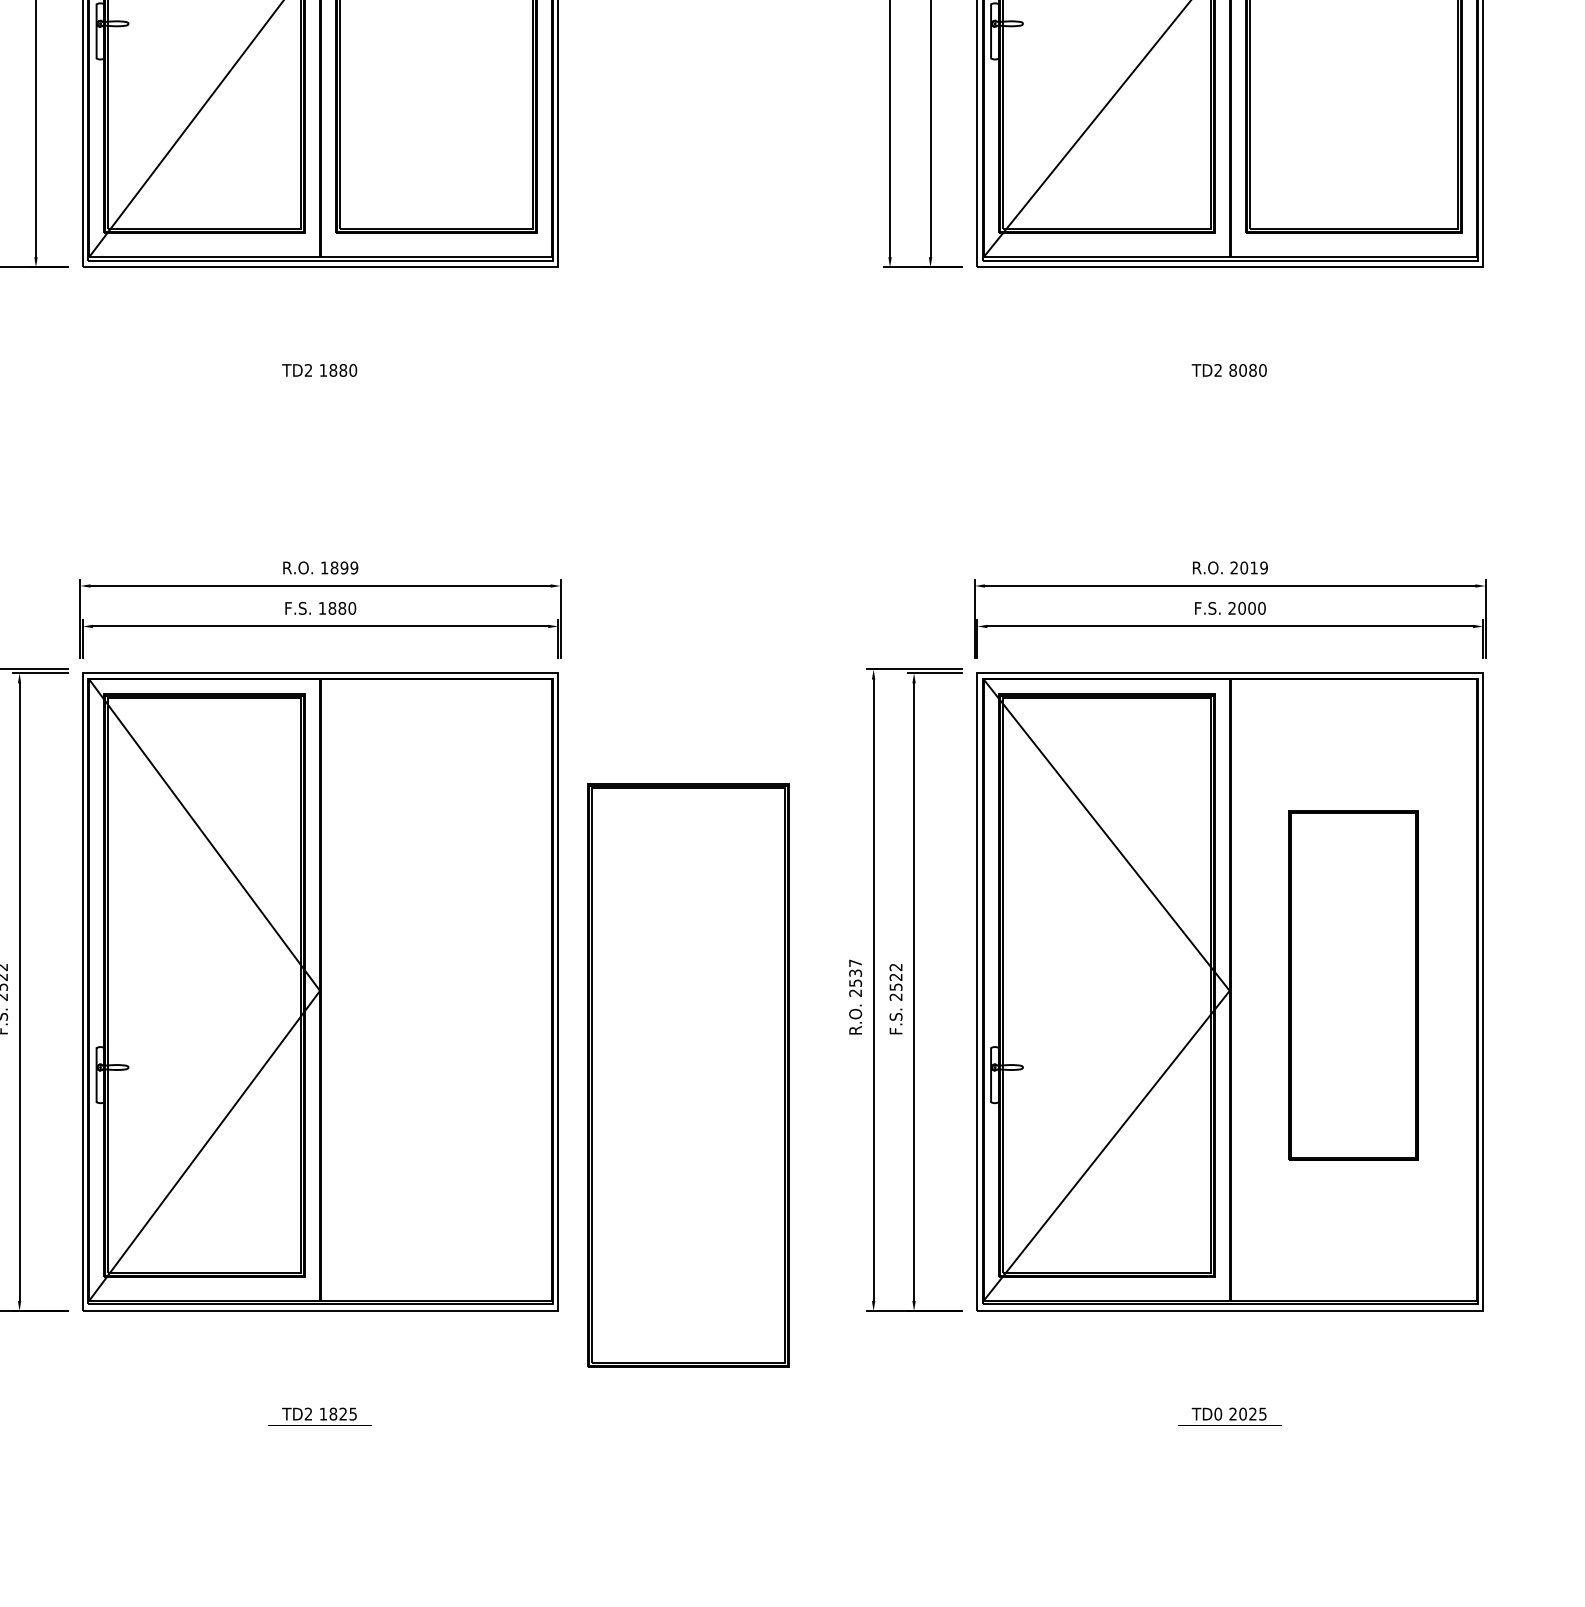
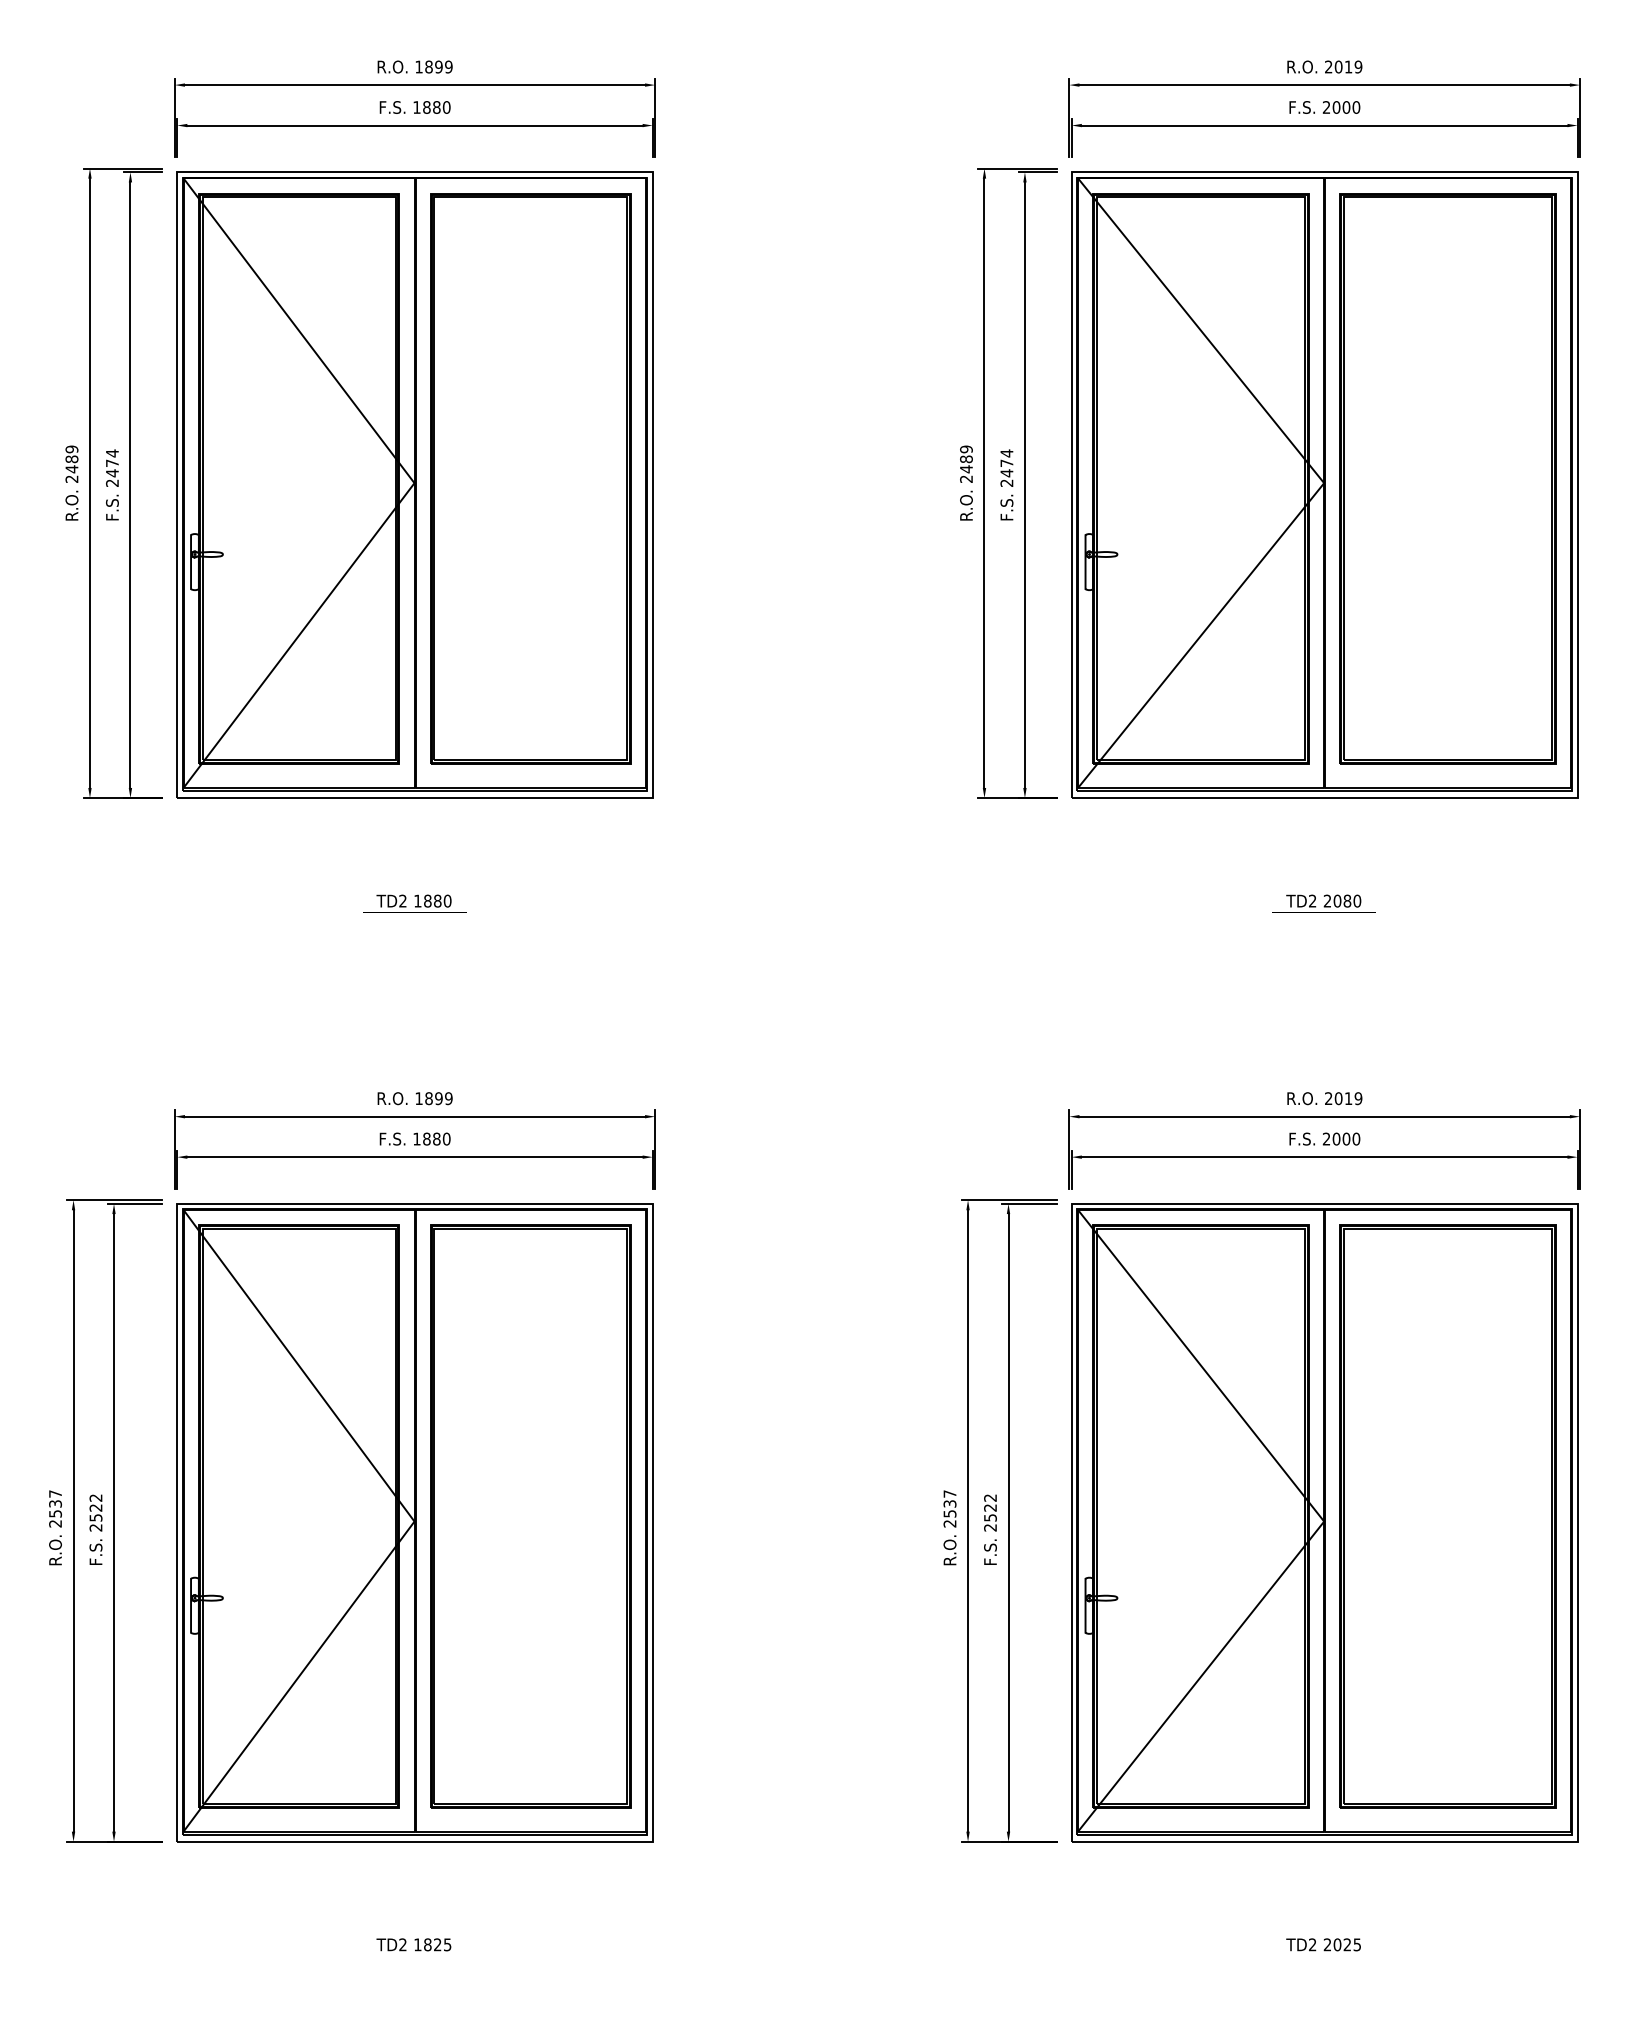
text: (1233, 369) -> (1327, 900), 8080 -> 2080
part: (1353, 985) -> (1447, 1516), size x1.67
part: (688, 1075) -> (530, 1516), moved
text: (1218, 1413) -> (1312, 1944), TD0 -> TD2

